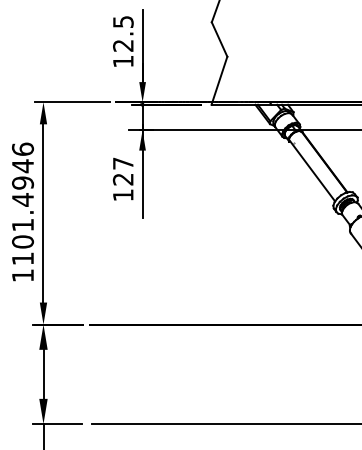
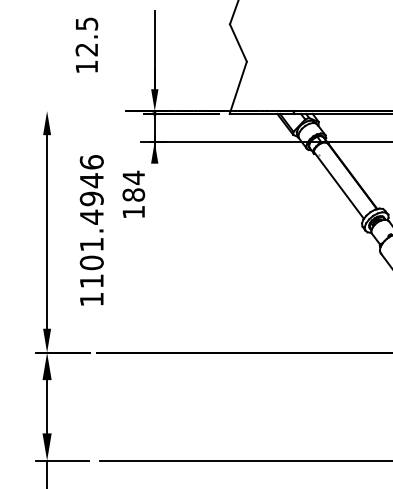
text: (123, 40) -> (86, 44), moved
line: (71, 102) -> (77, 111), removed
text: (123, 170) -> (133, 185), 127 -> 184
line: (142, 183) -> (154, 199), removed
text: (22, 212) -> (91, 230), moved

